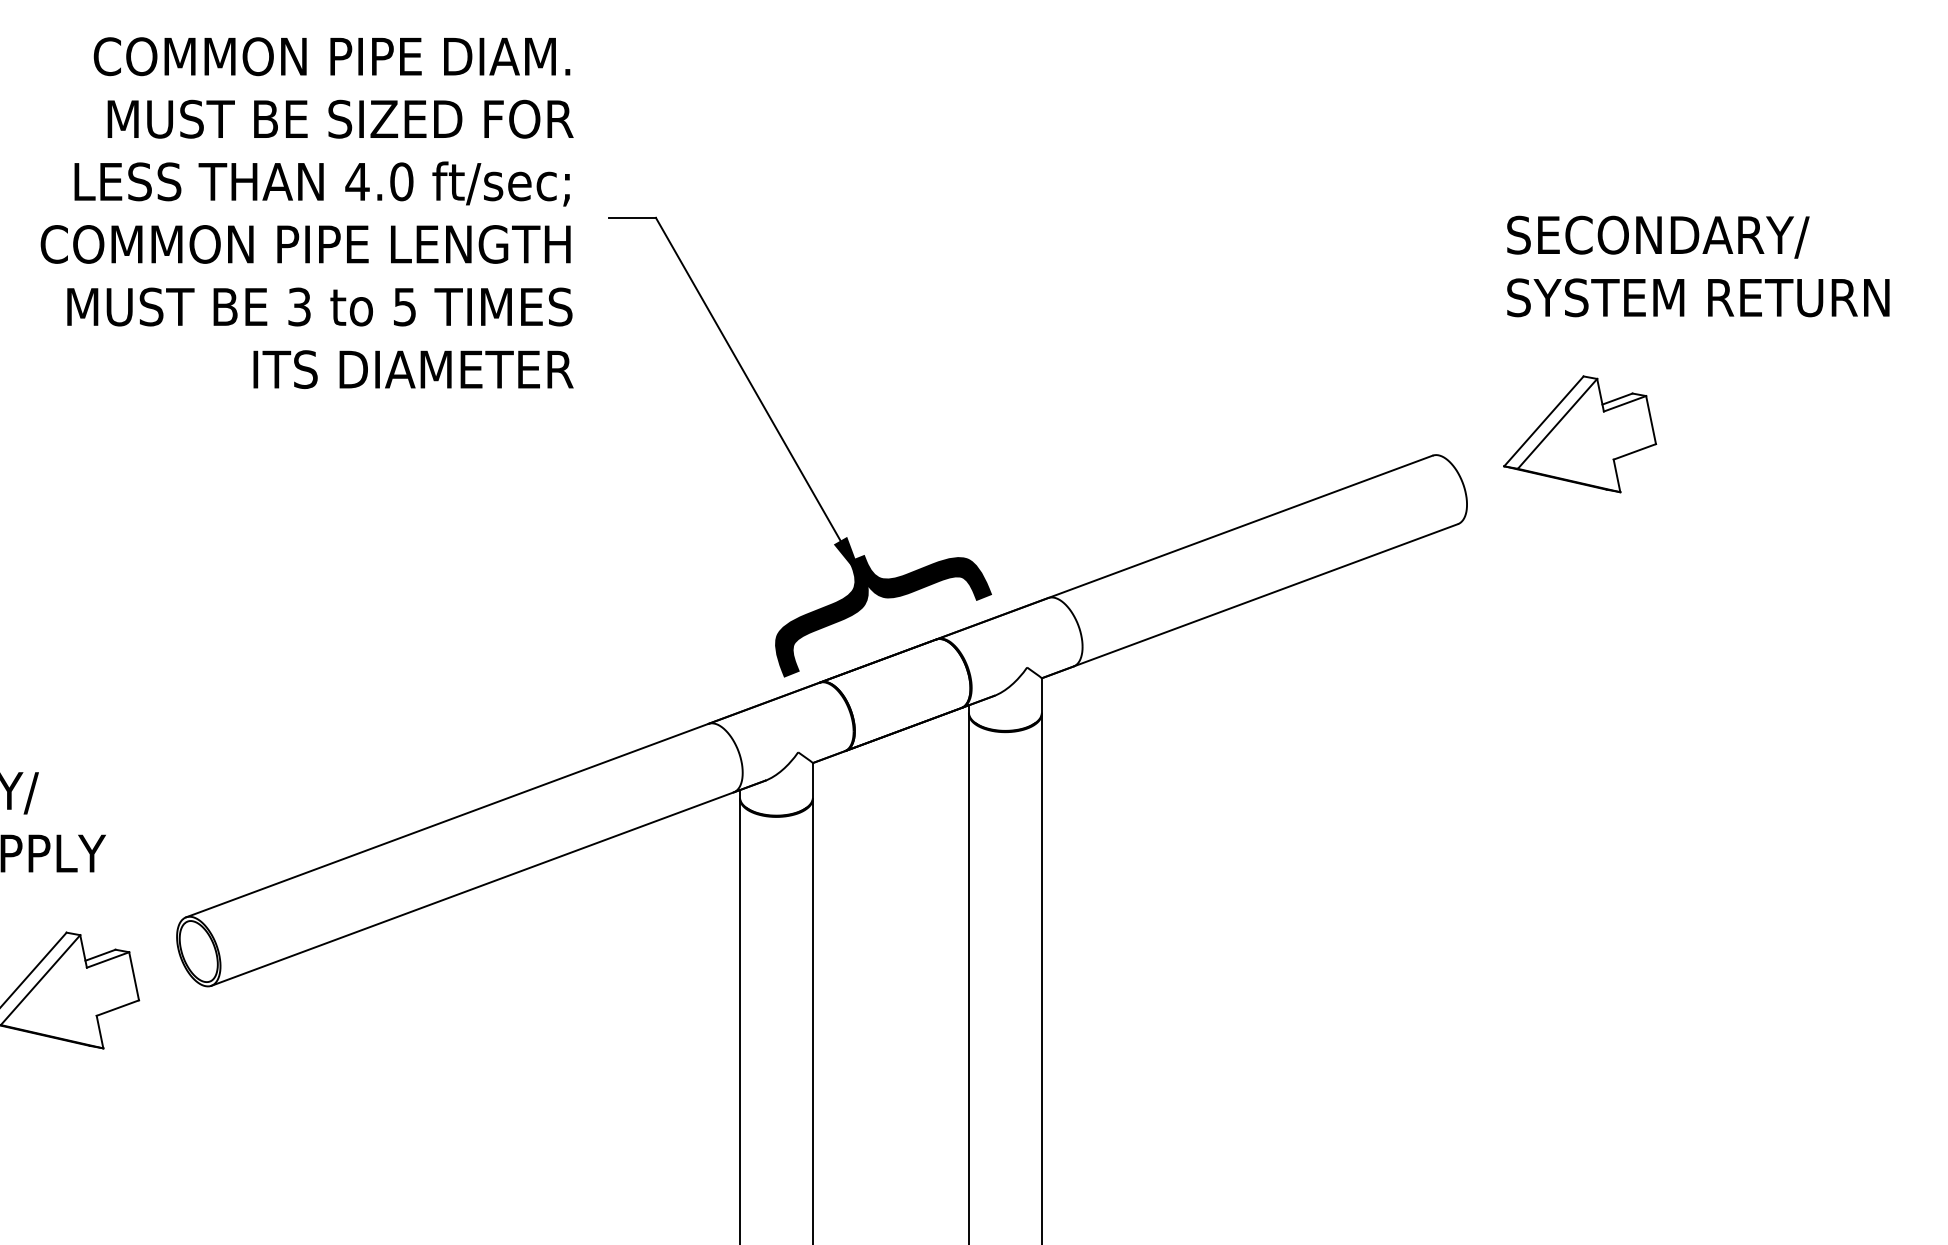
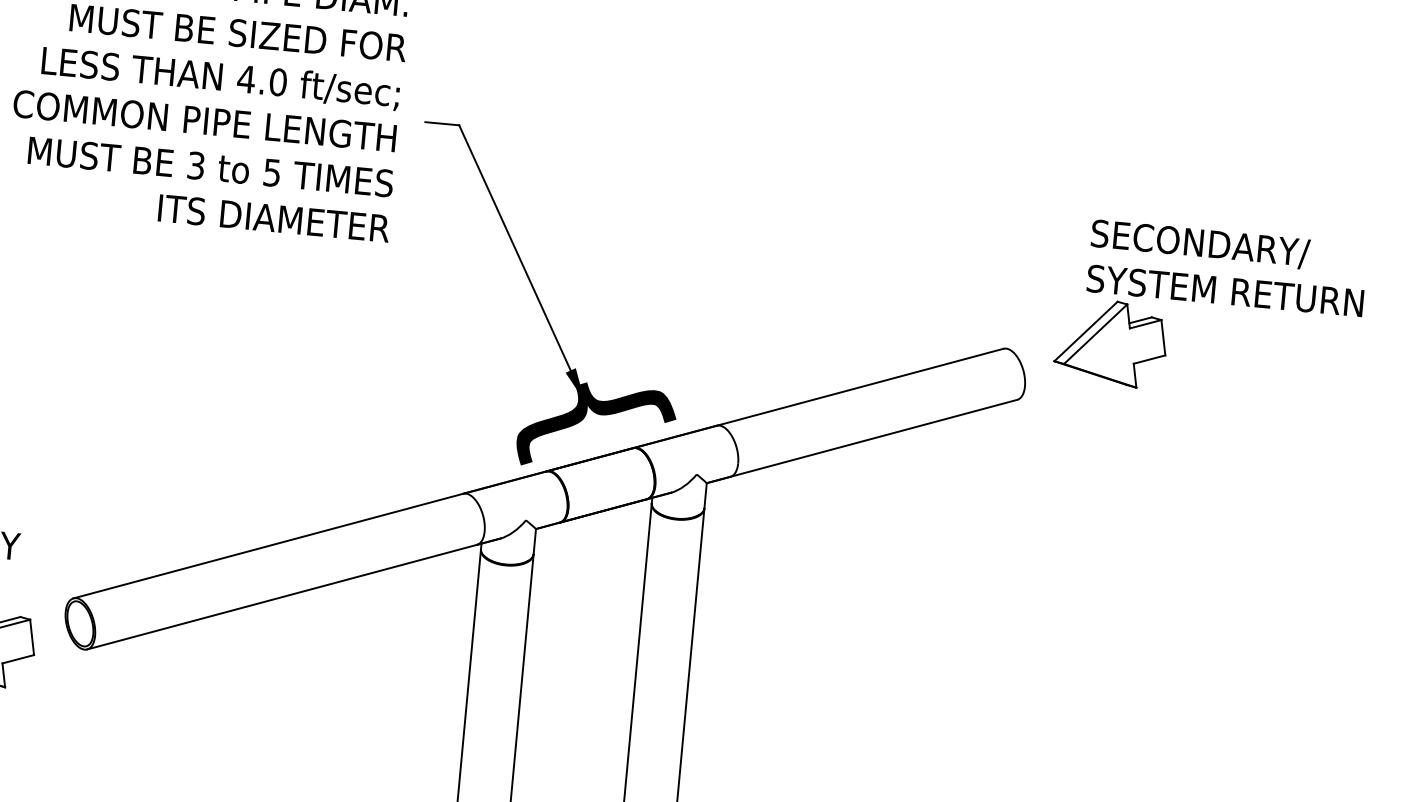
text: (1698, 266) -> (1227, 268), moved

